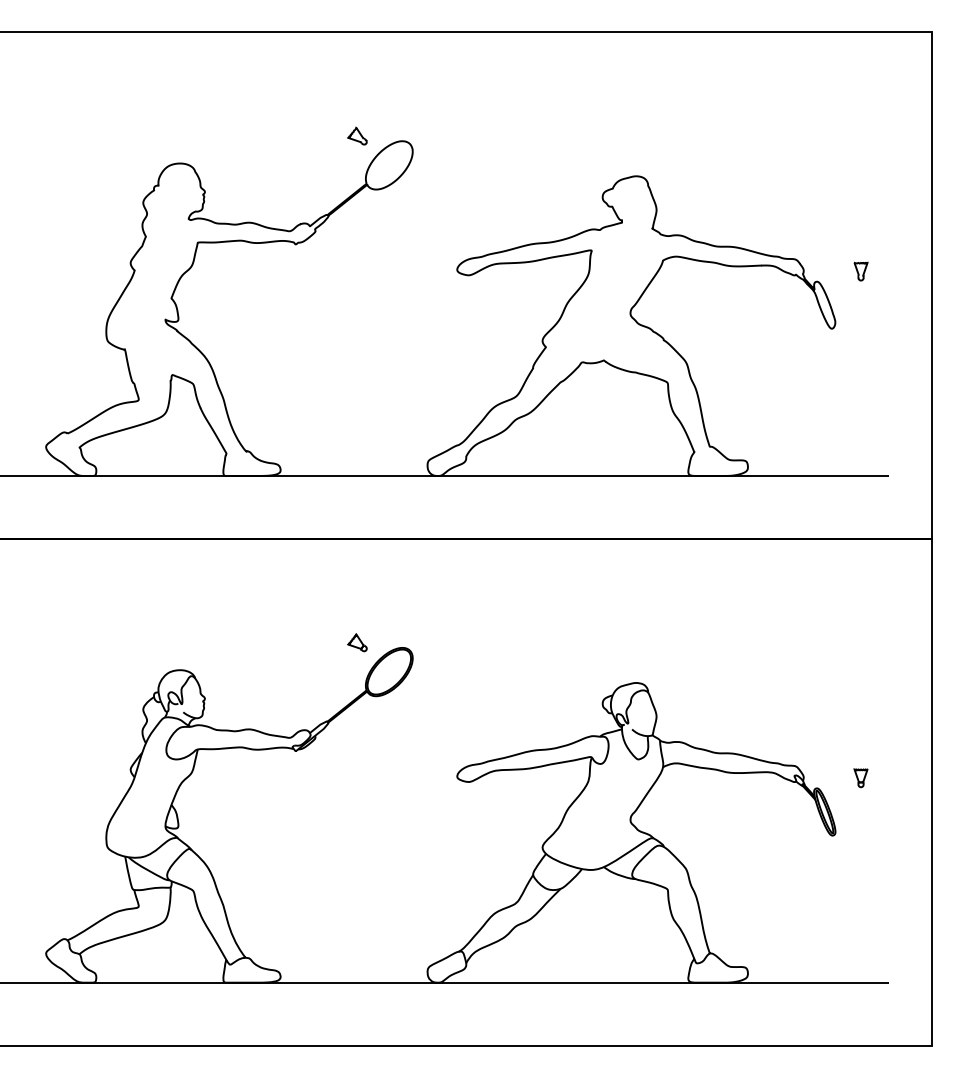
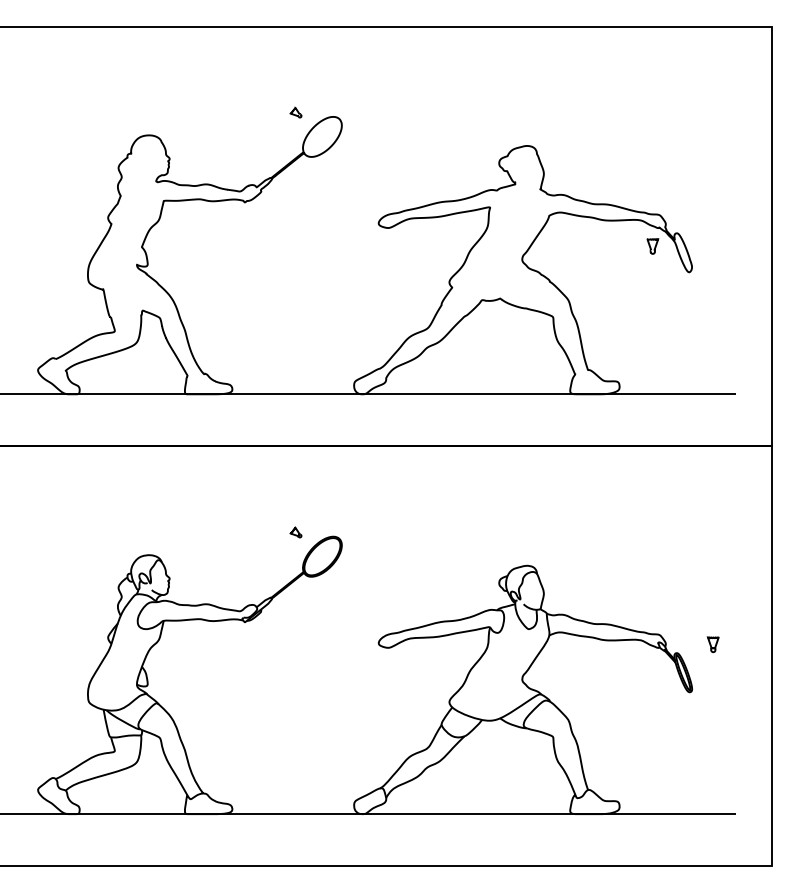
part: (357, 135) -> (296, 112), size x0.7
part: (860, 271) -> (652, 246), moved
part: (357, 642) -> (296, 532), size x0.7

